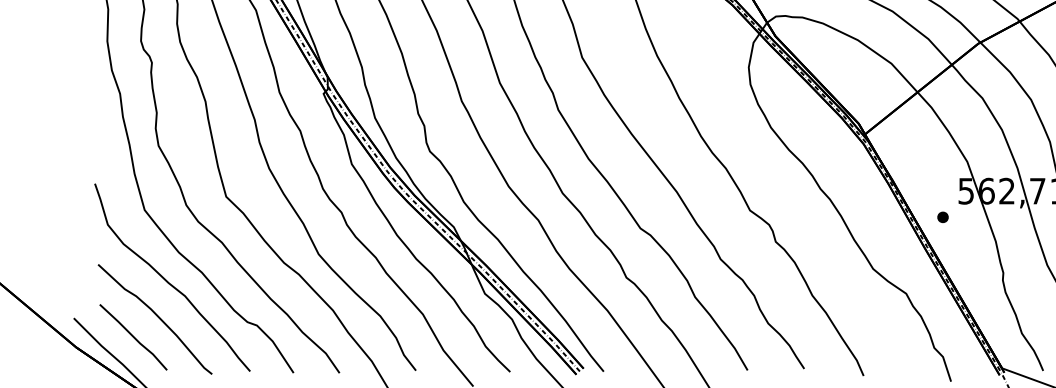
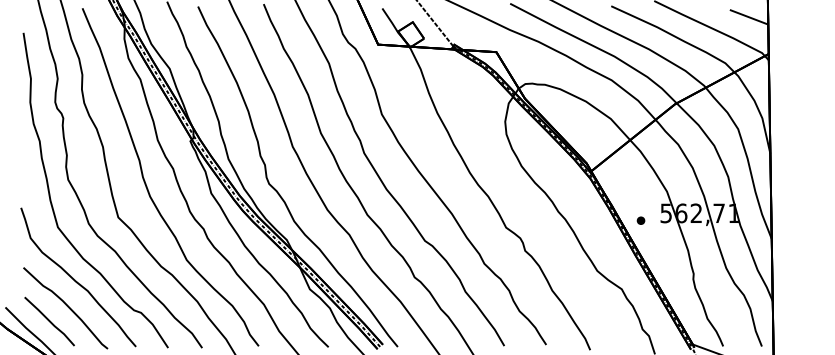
part: (942, 217) -> (640, 220), moved

